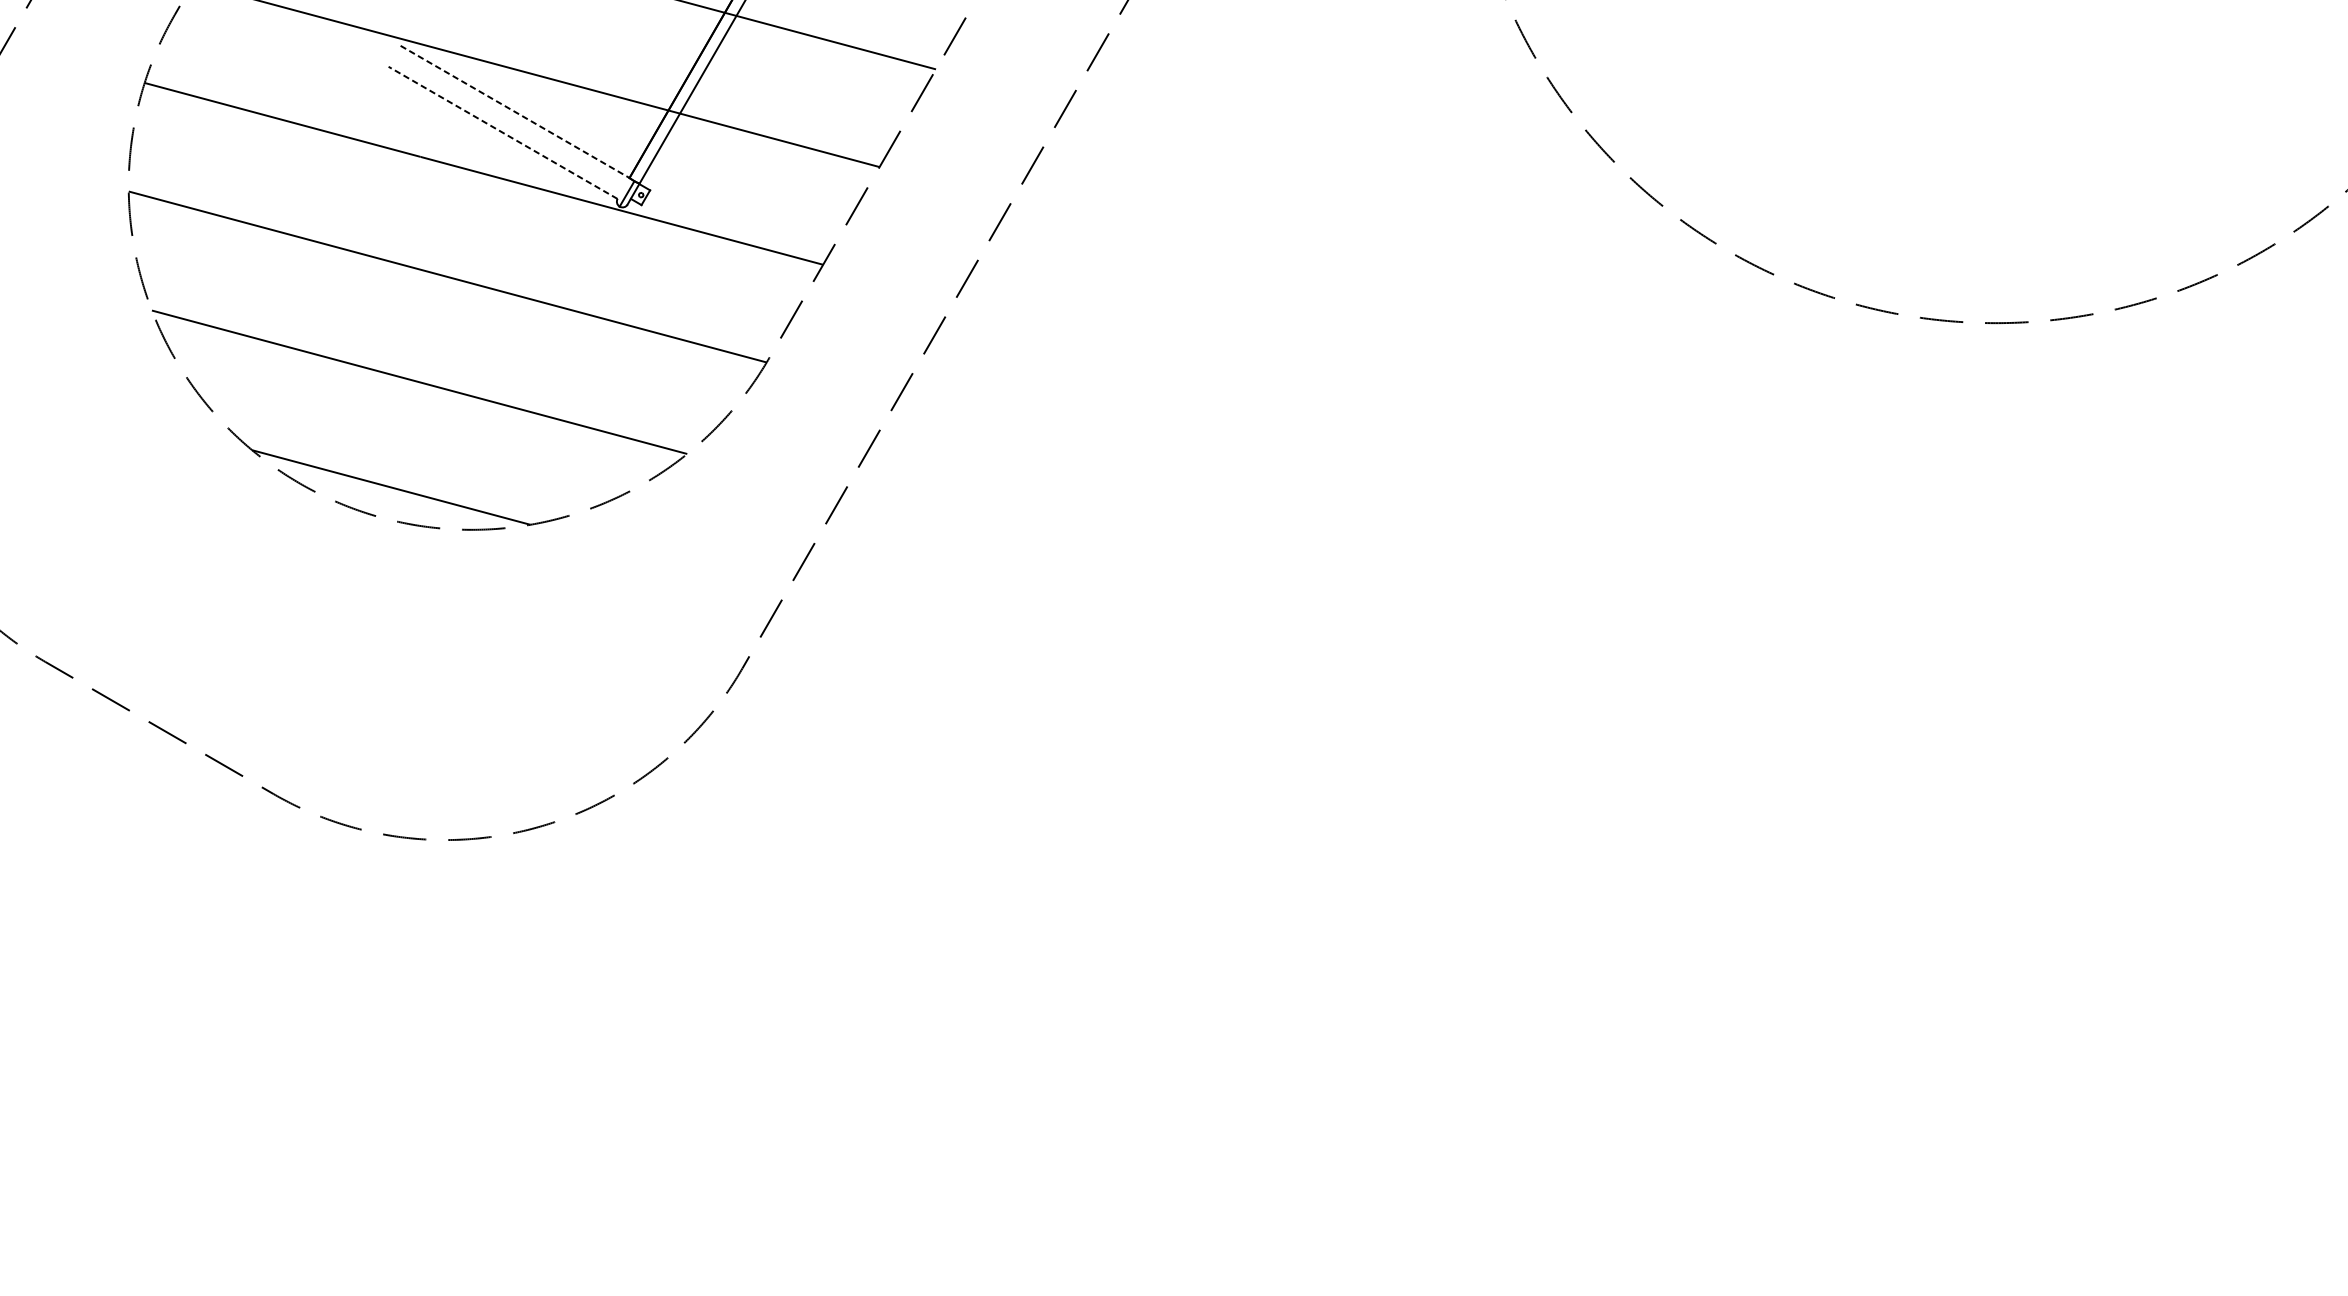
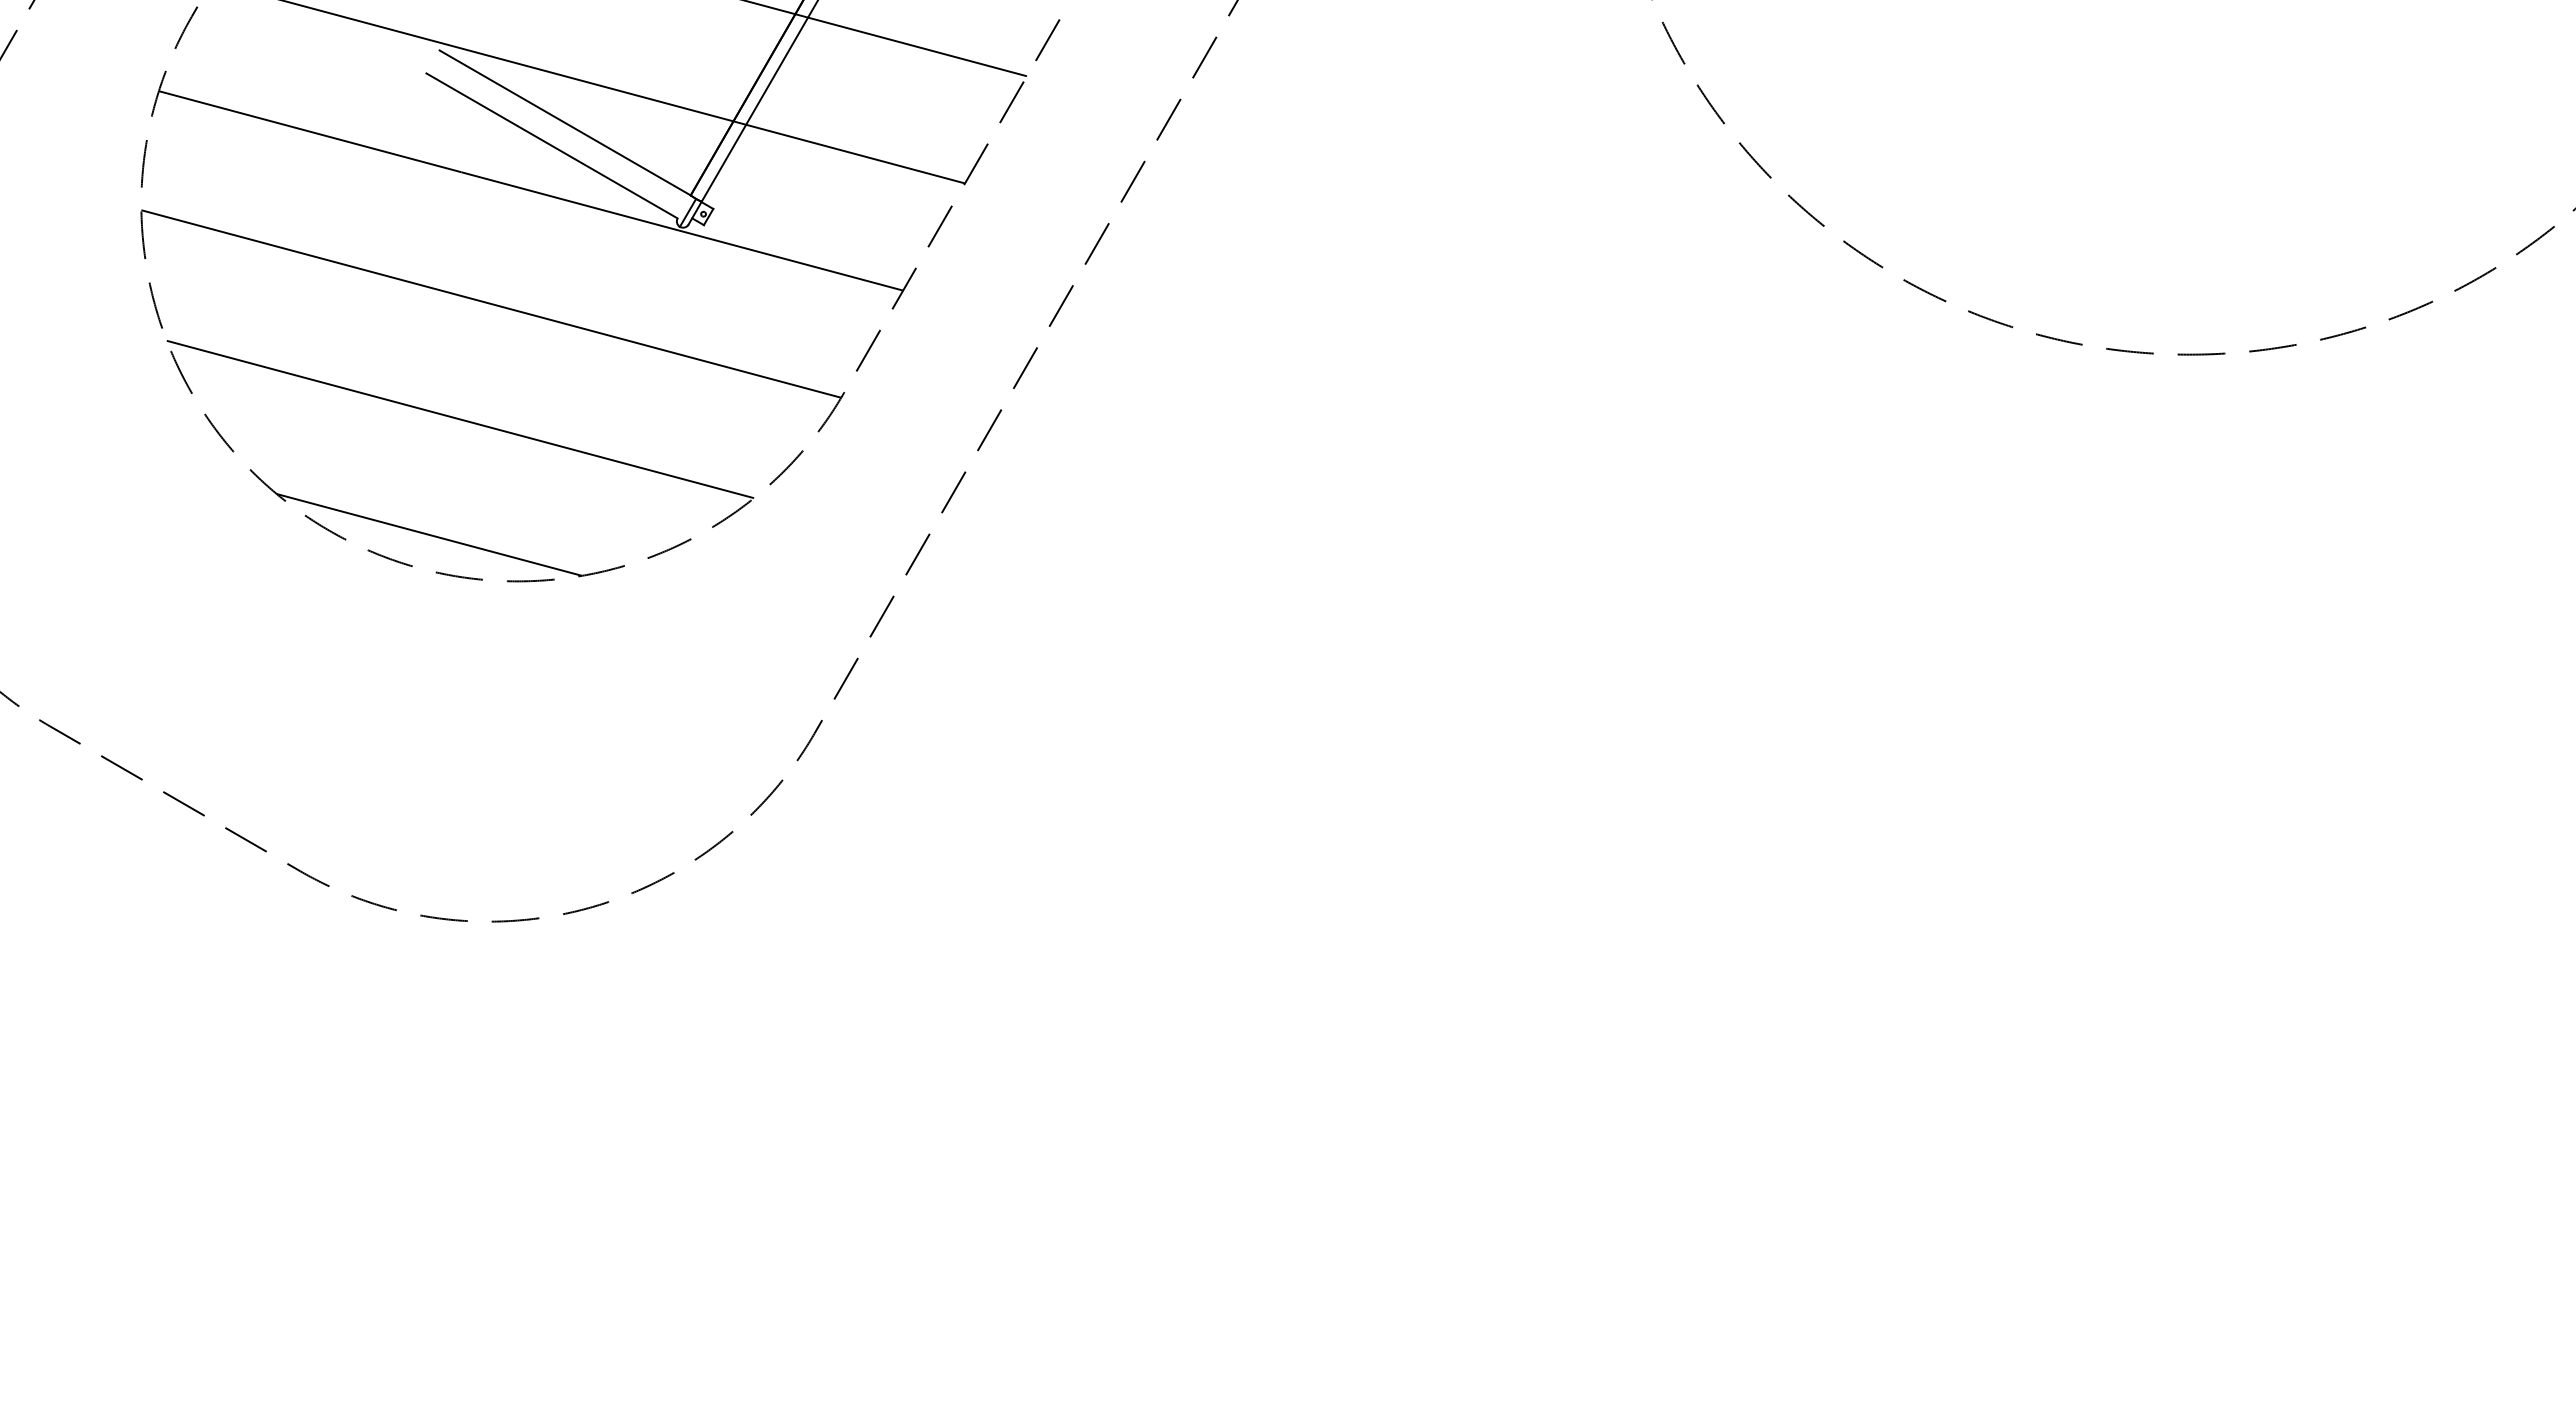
line: (515, 111) -> (565, 122), dashed -> solid
line: (503, 132) -> (552, 145), dashed -> solid

